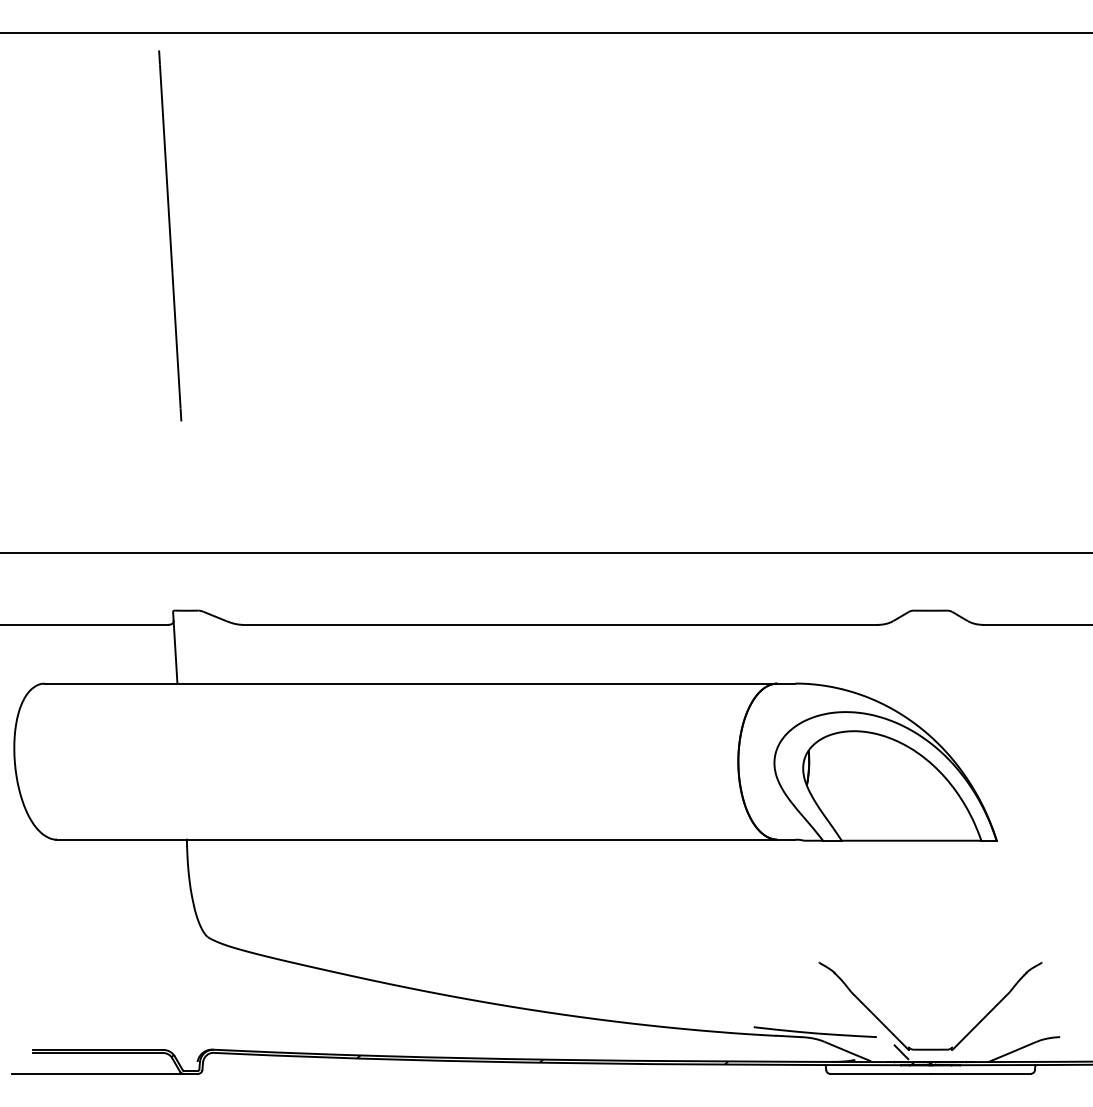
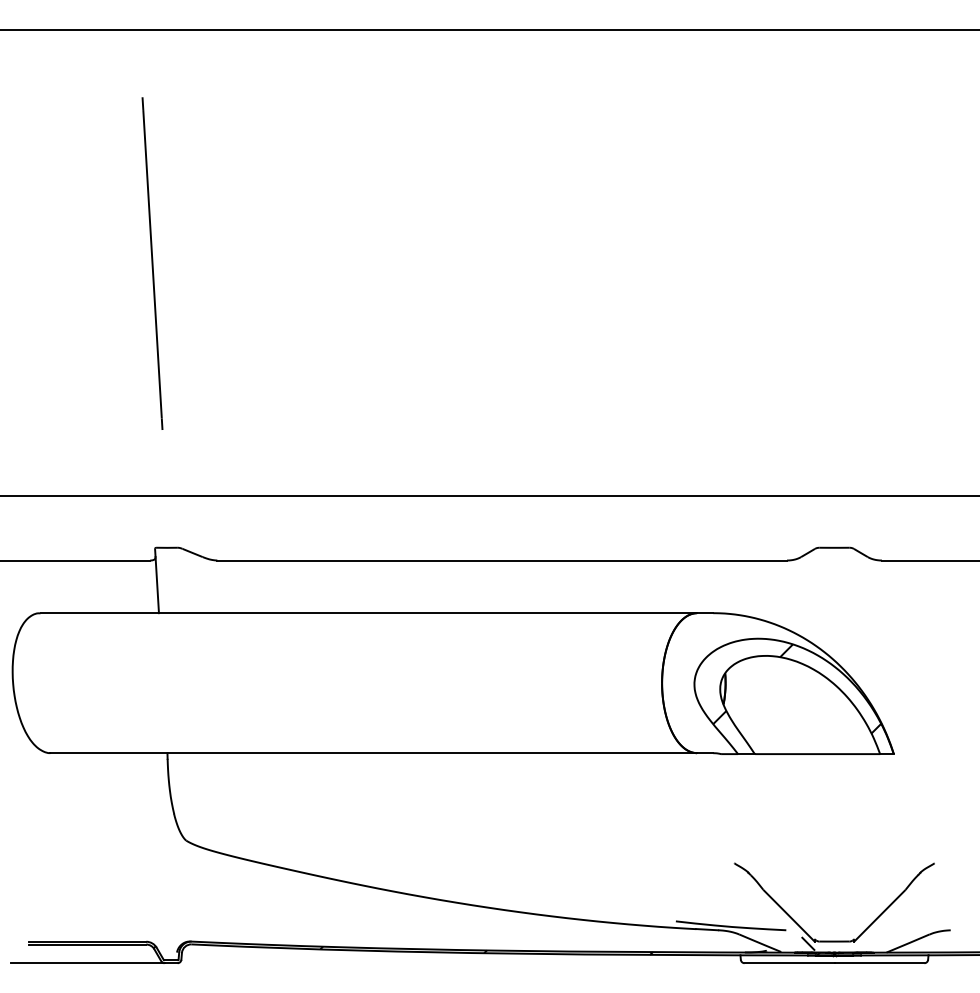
line: (170, 235) -> (152, 263), moved
hatch: (889, 767) -> (797, 688), added

